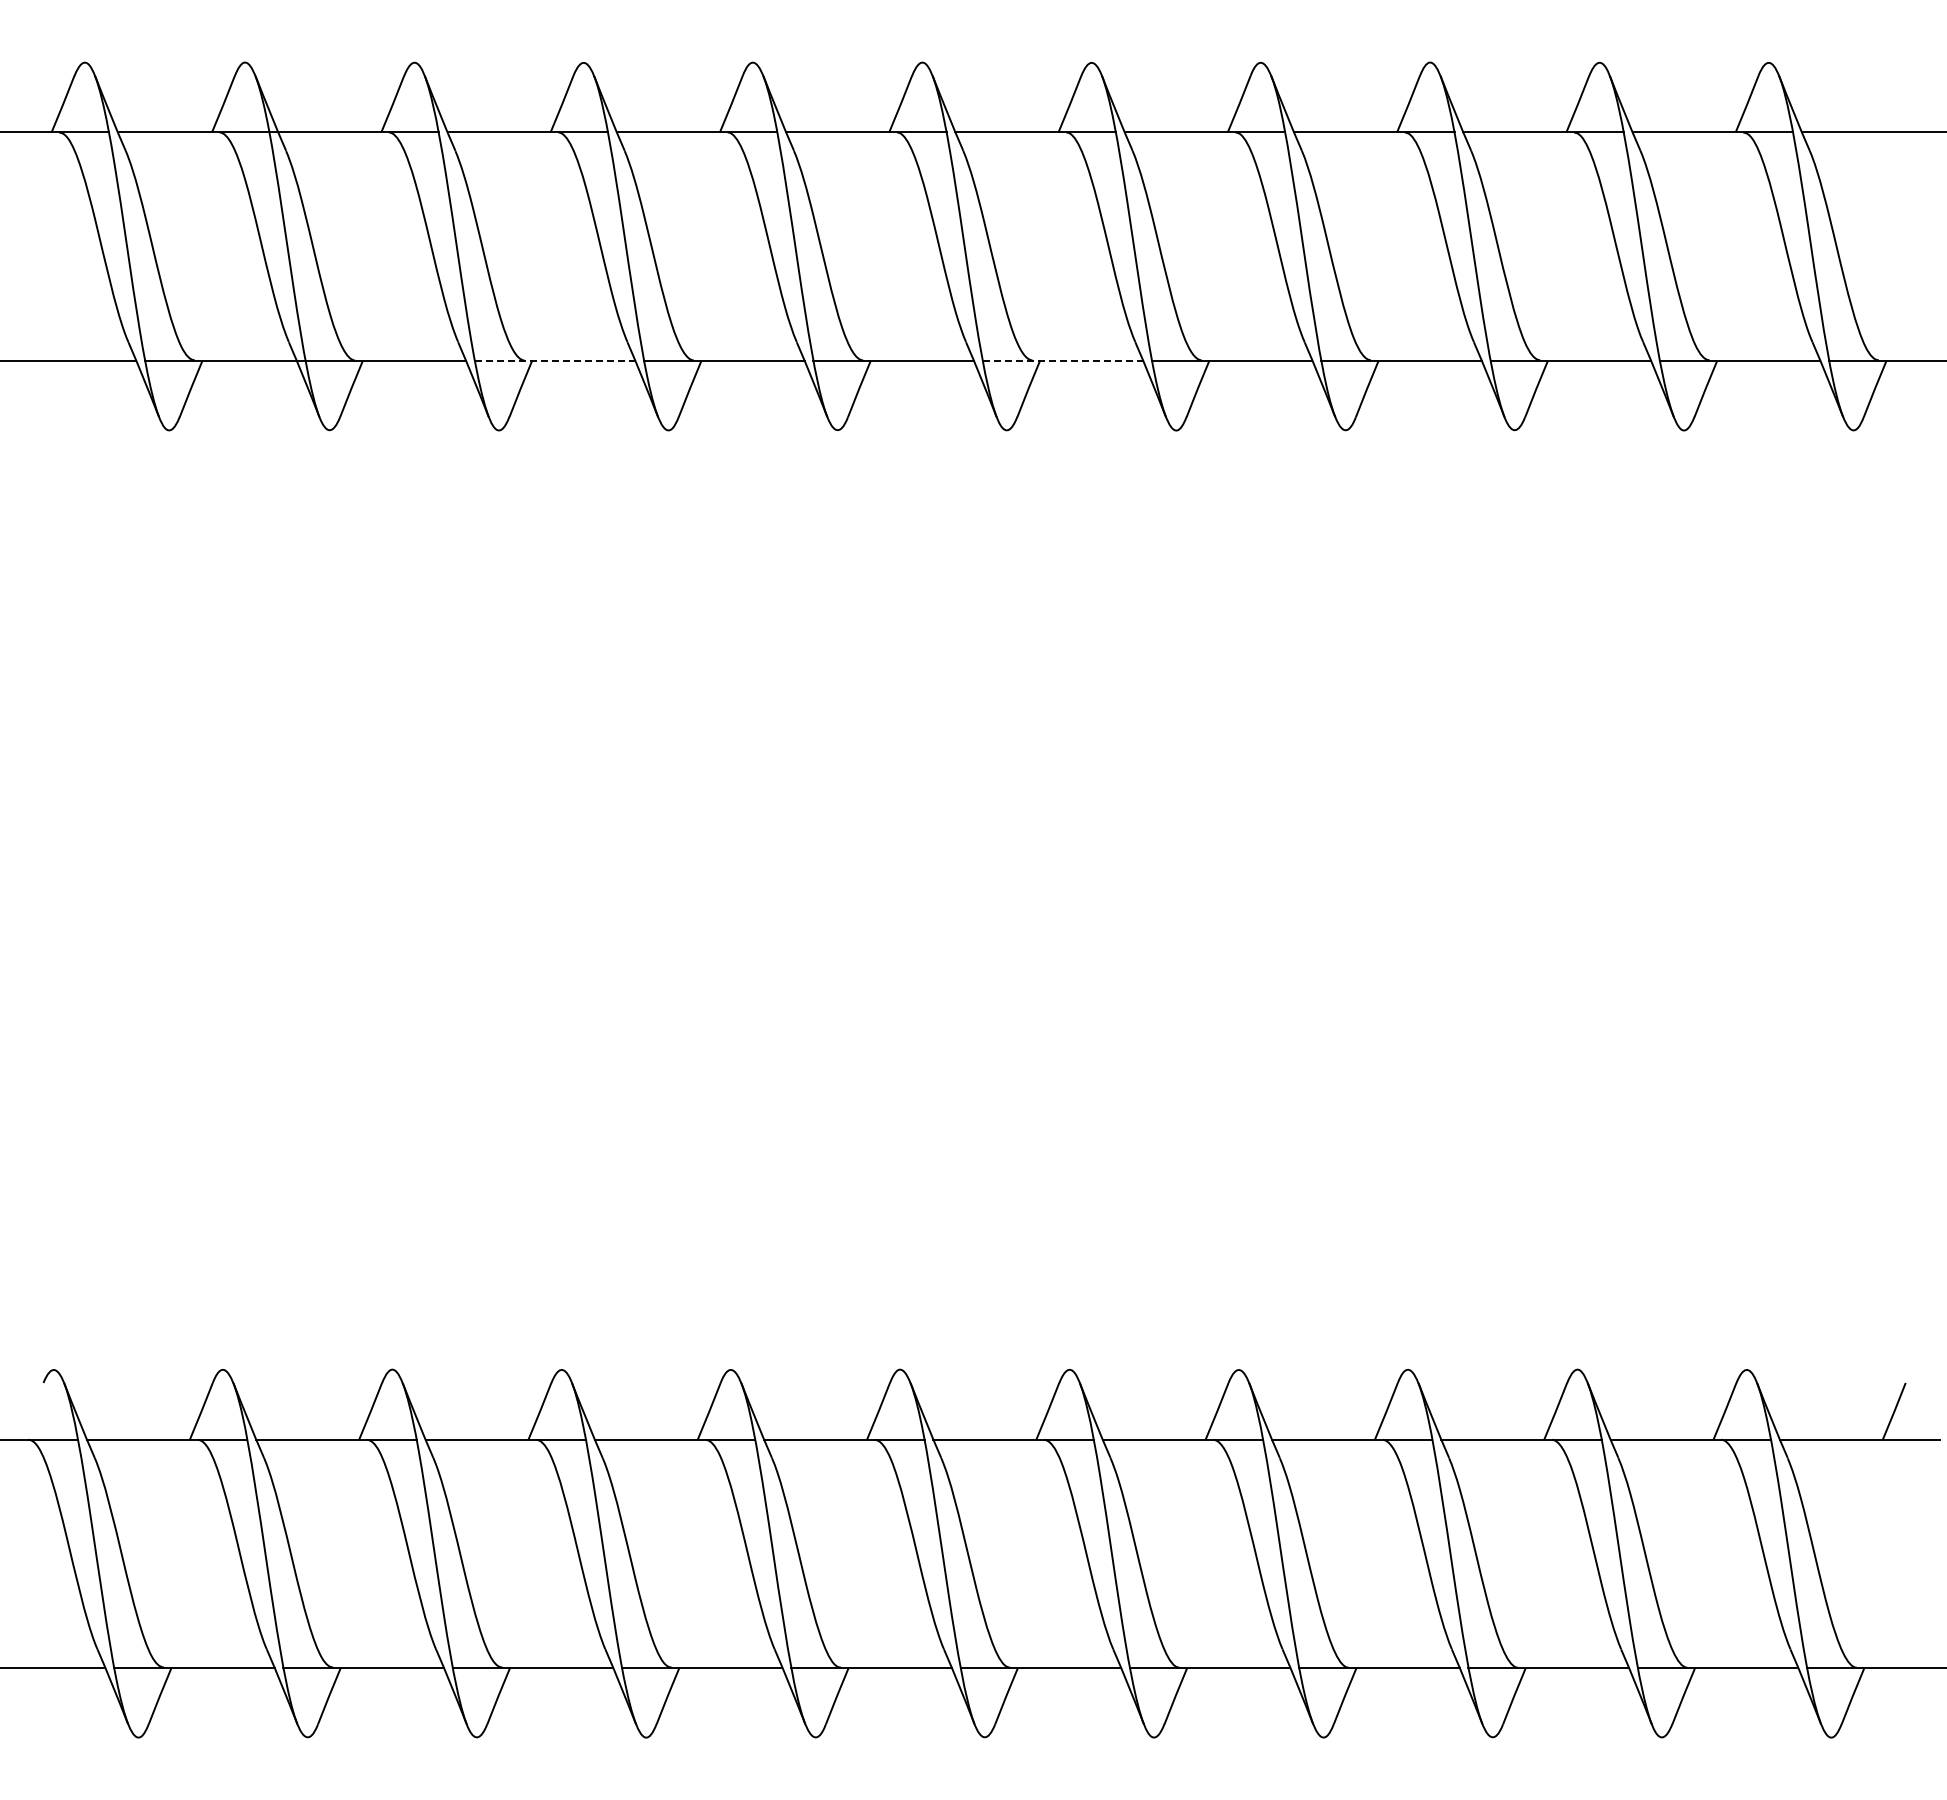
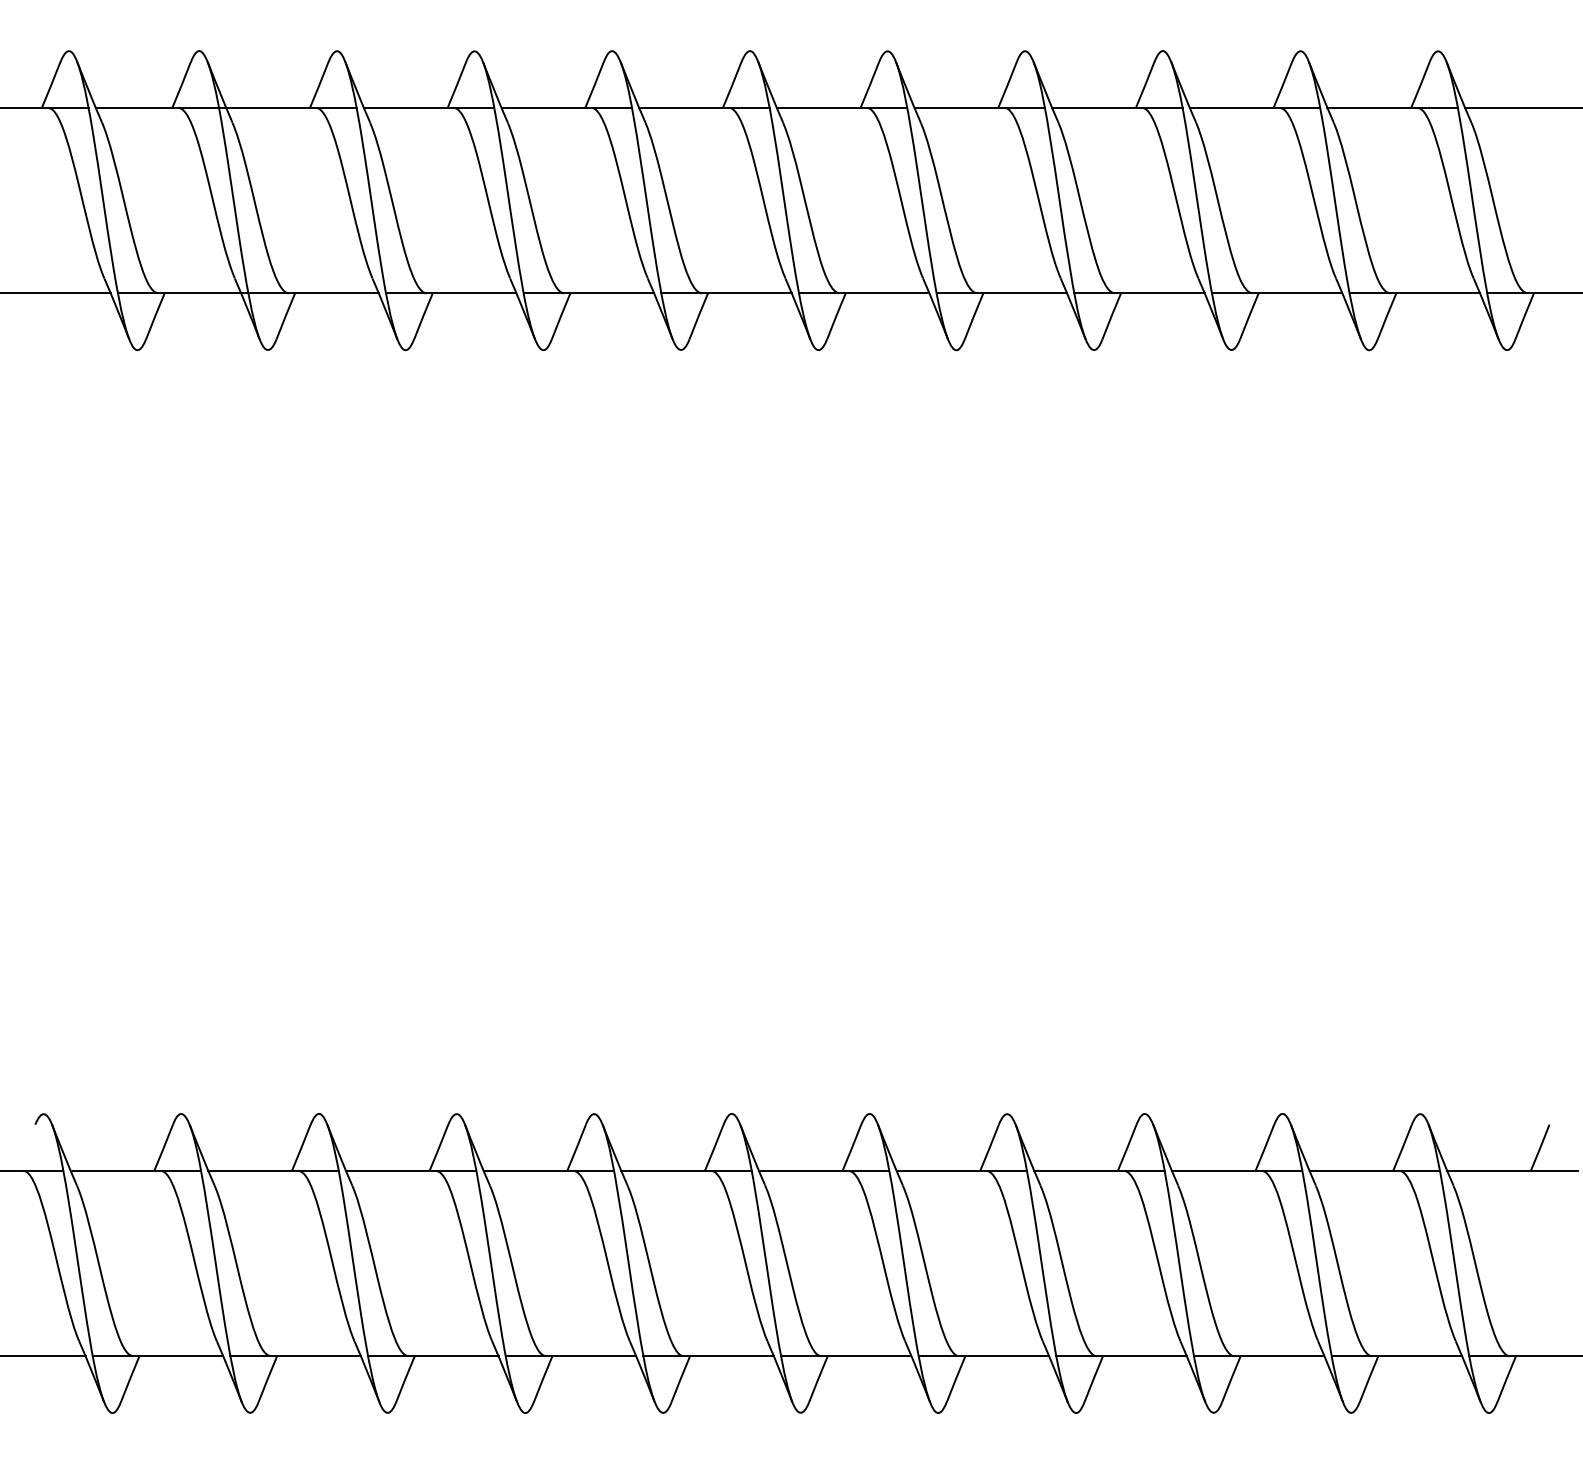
line: (555, 360) -> (451, 293), dashed -> solid
line: (1063, 360) -> (864, 293), dashed -> solid

